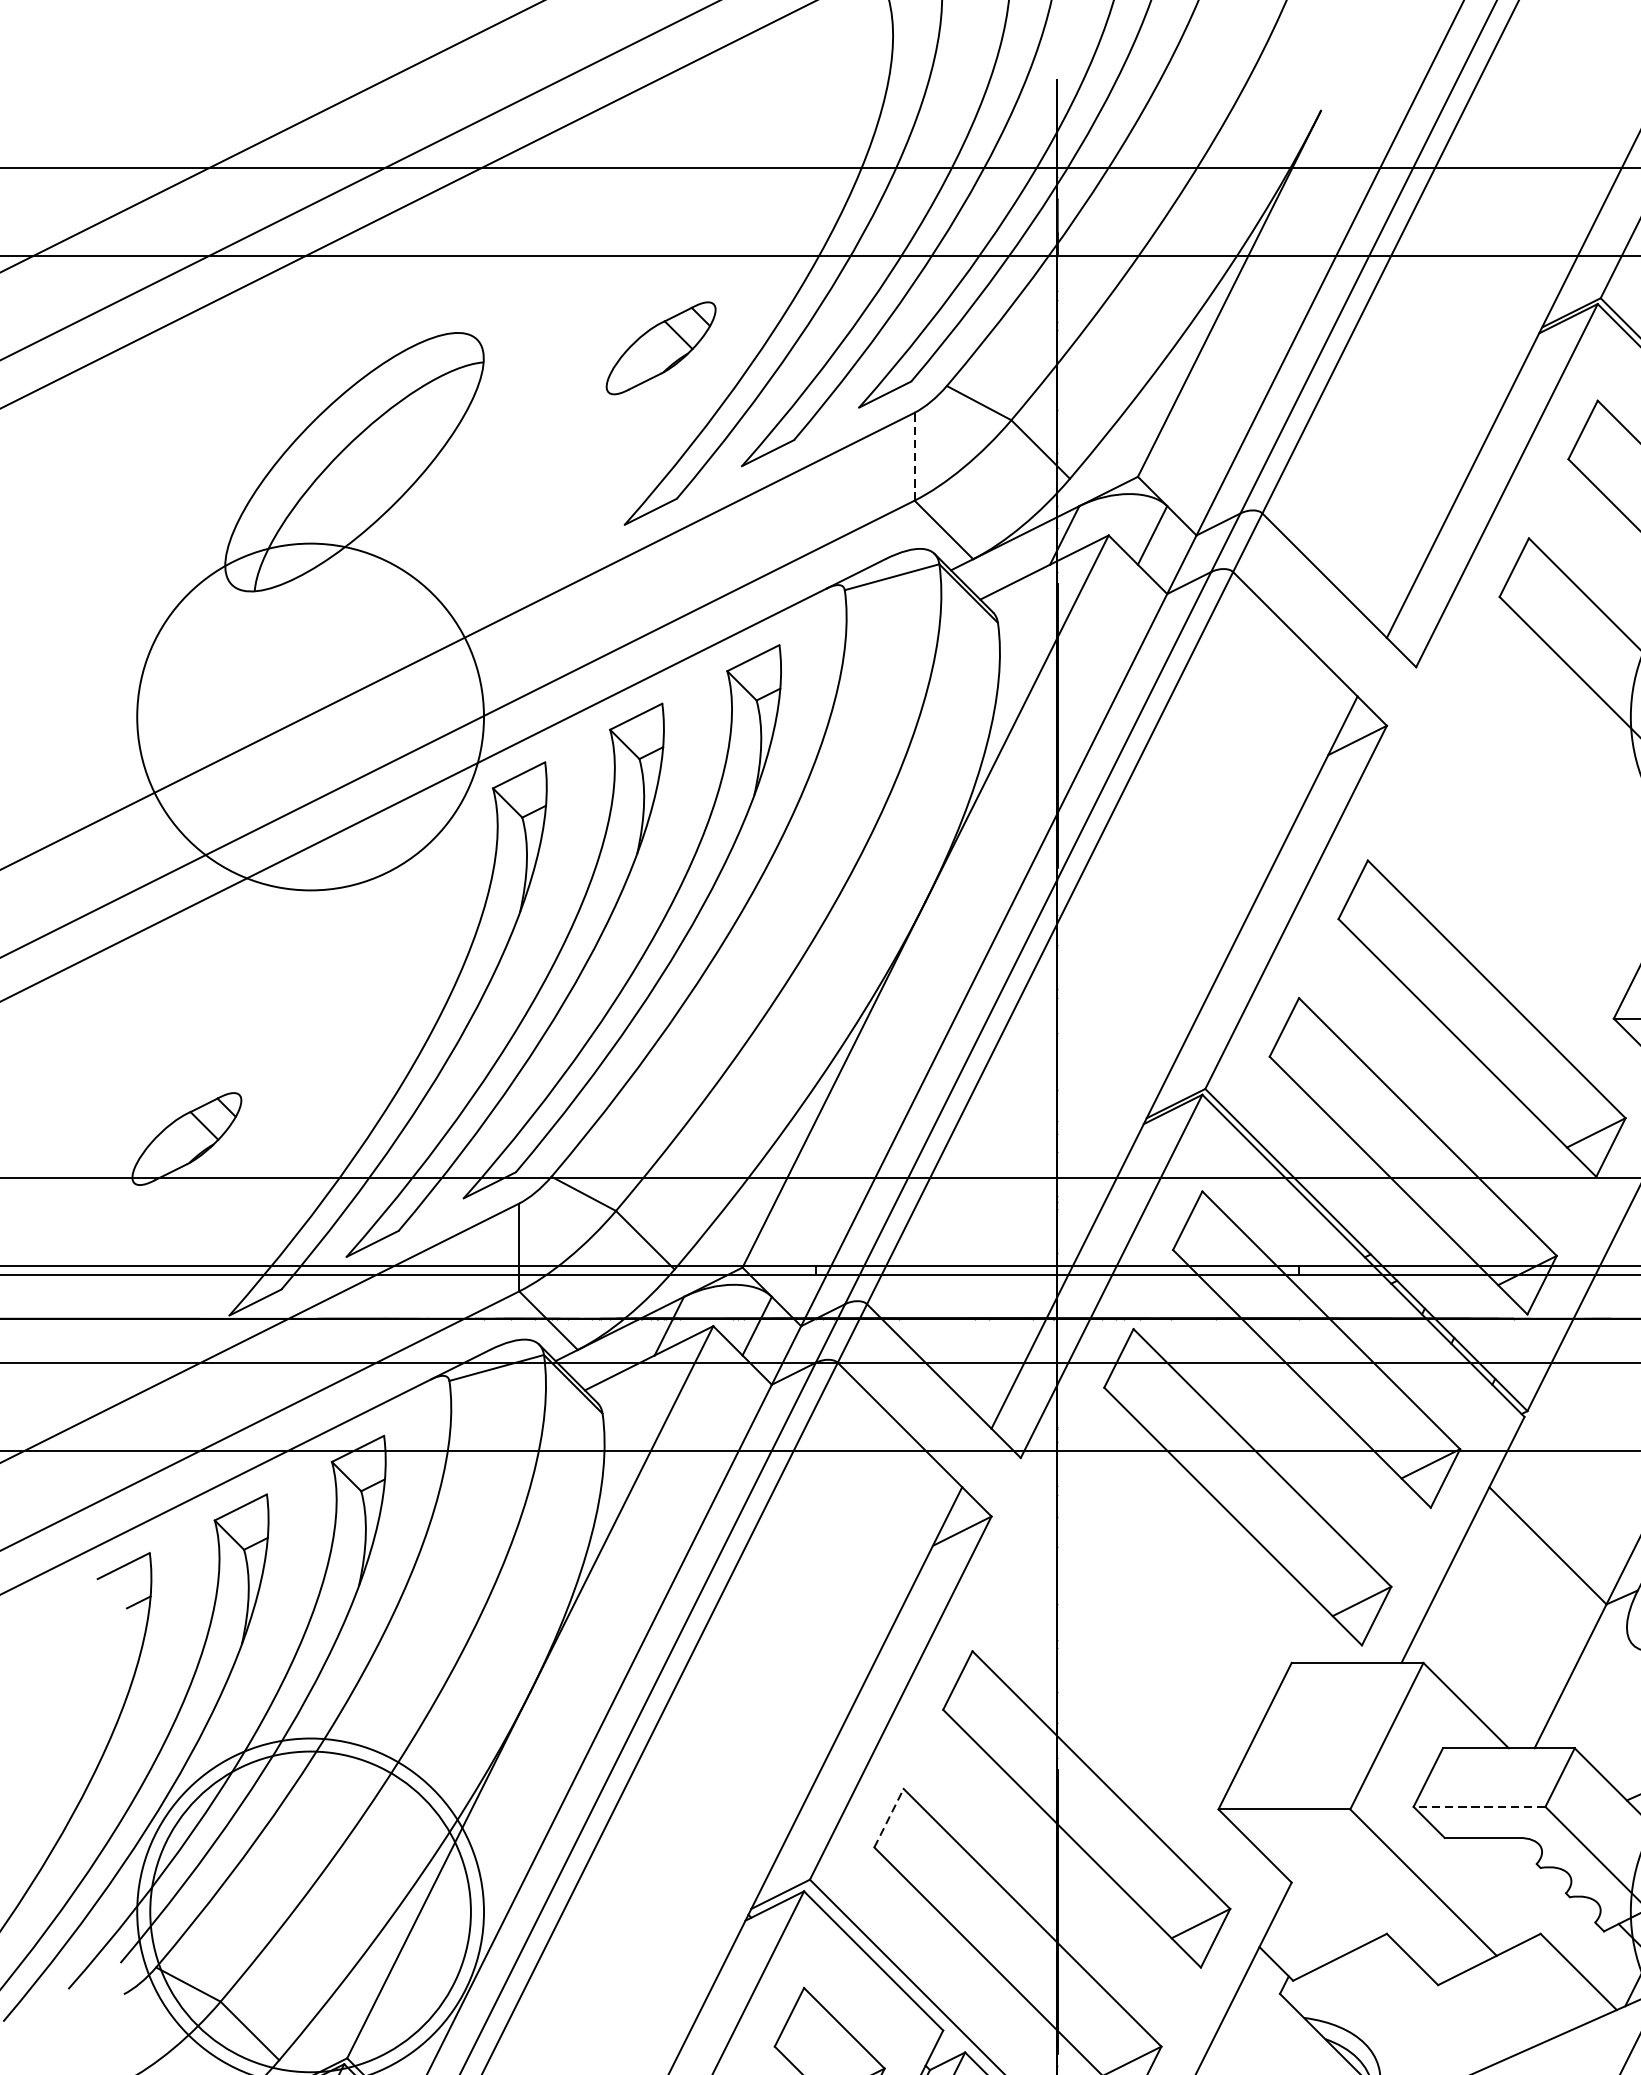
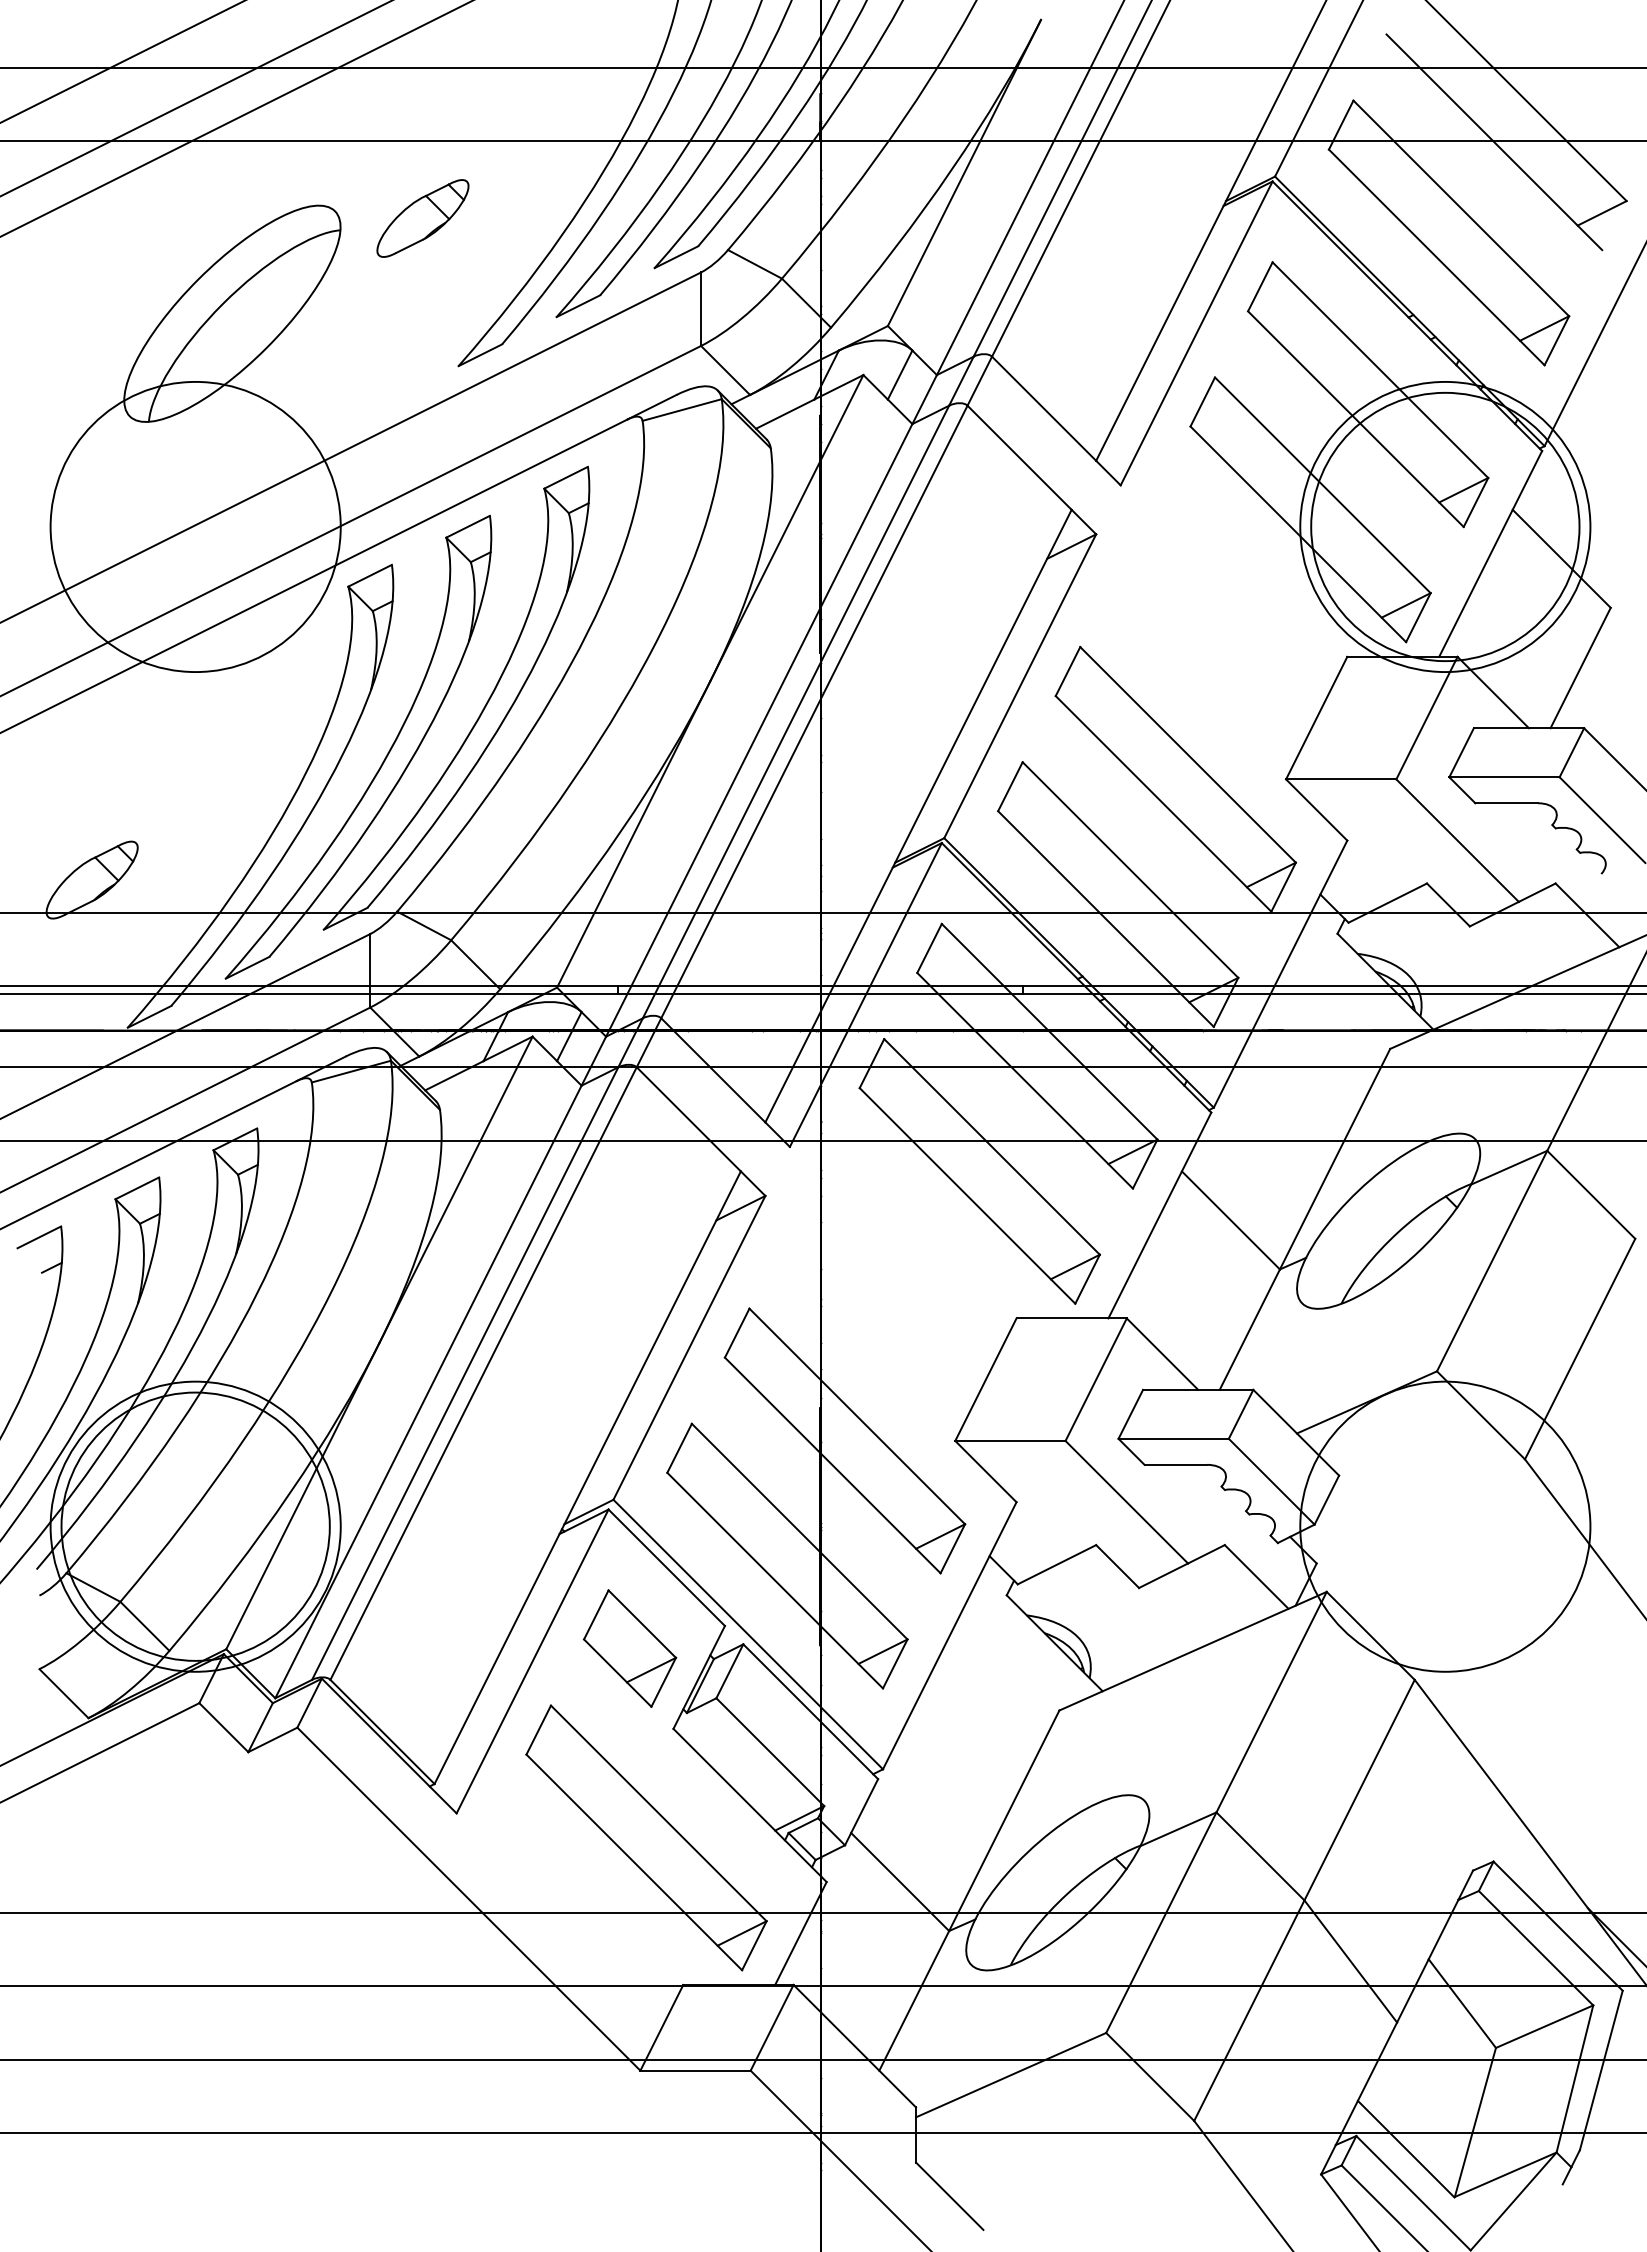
part: (660, 348) -> (422, 218), moved
line: (915, 457) -> (701, 309), dashed -> solid
line: (1479, 1806) -> (1173, 1438), dashed -> solid
line: (888, 1817) -> (679, 1447), dashed -> solid

